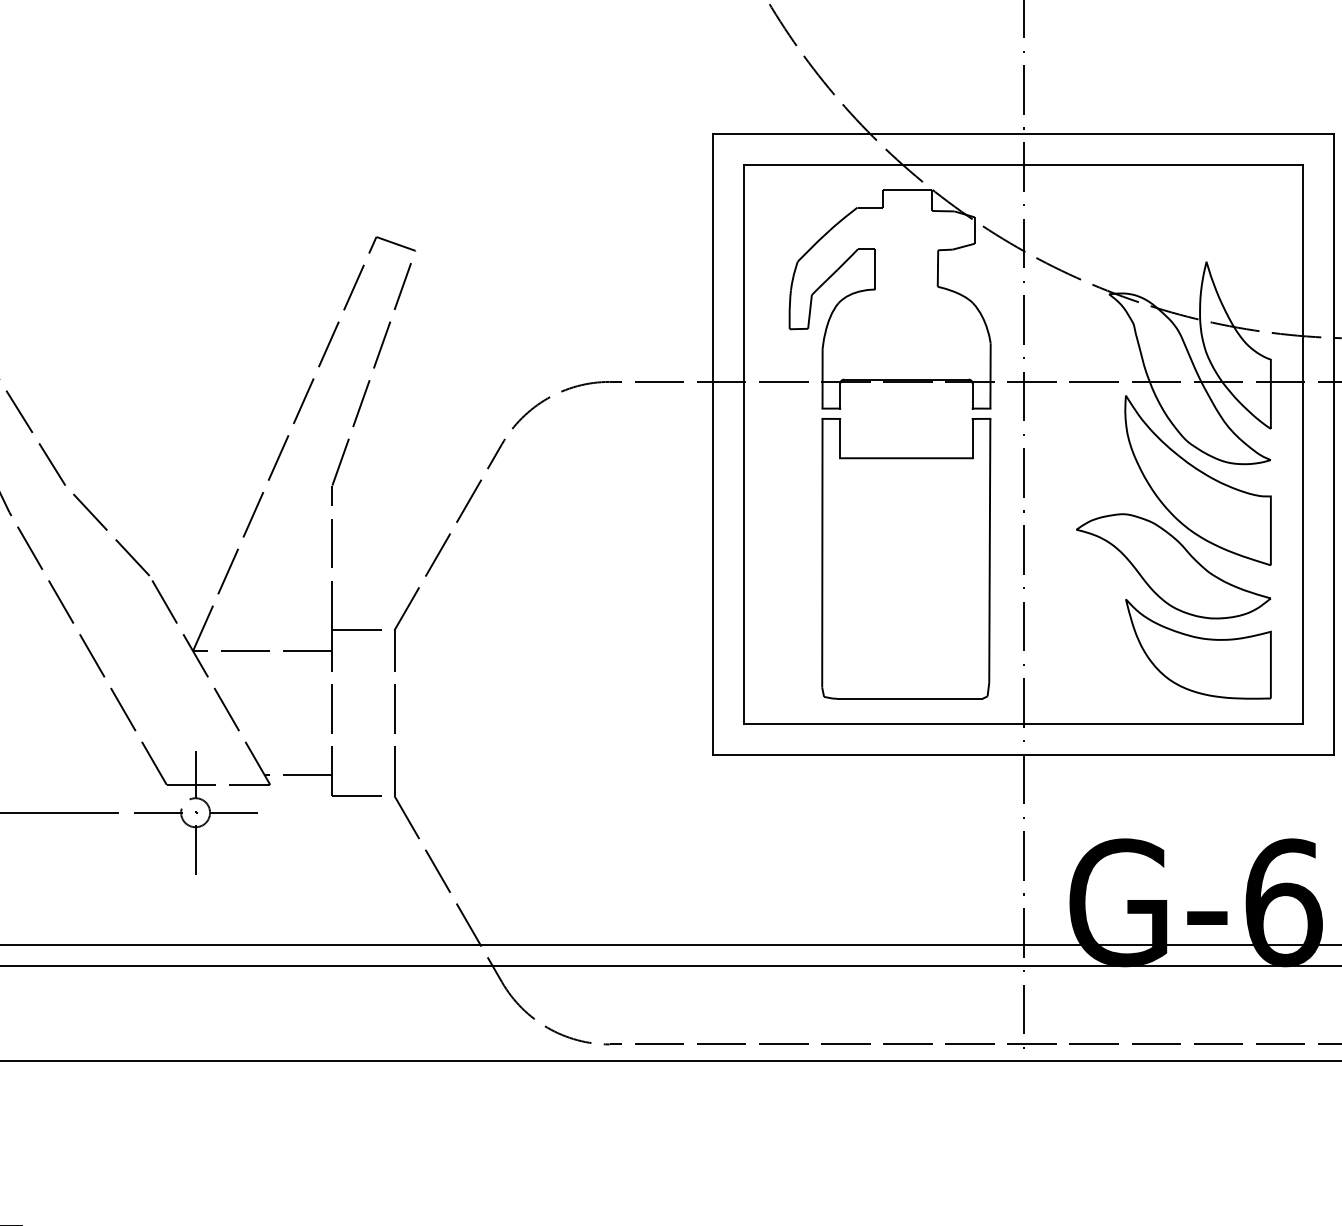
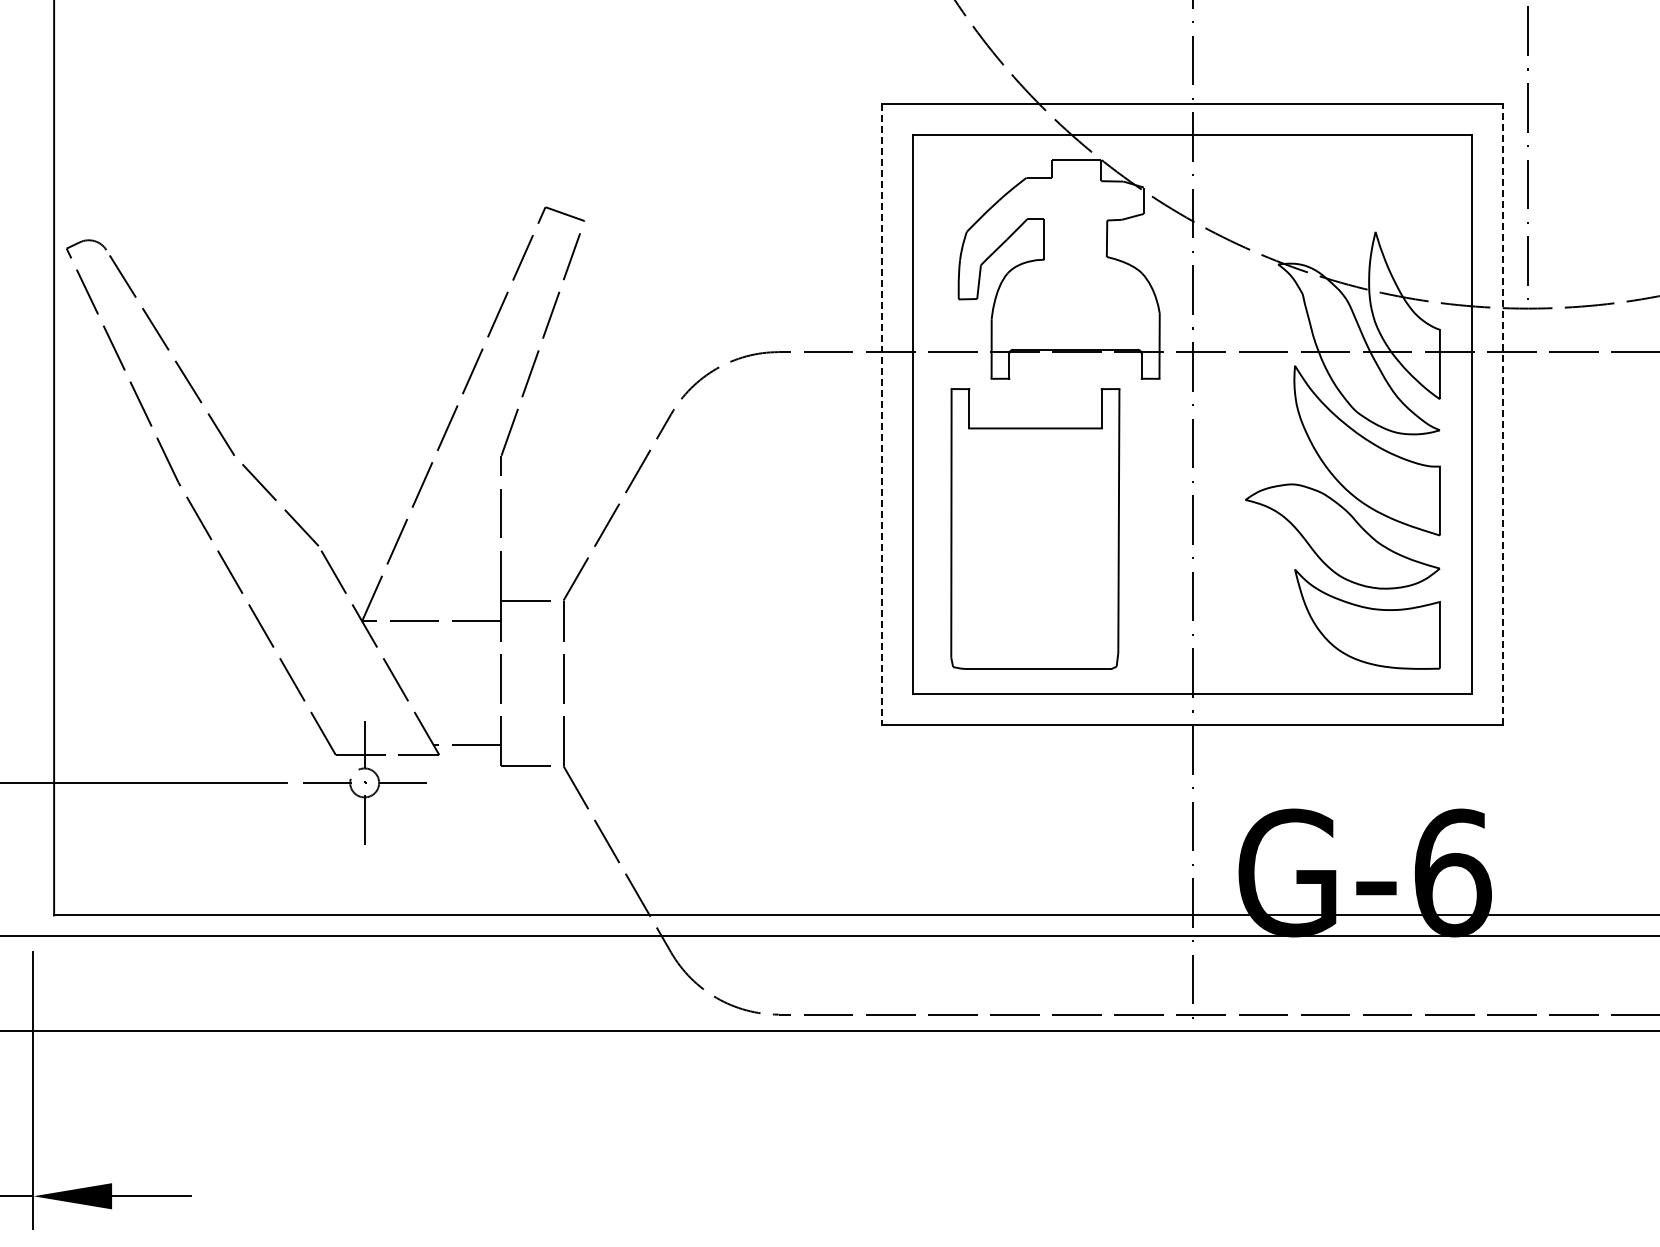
line: (713, 444) -> (882, 414), solid -> dashed
line: (1334, 444) -> (1503, 414), solid -> dashed
part: (906, 558) -> (1035, 528), moved

